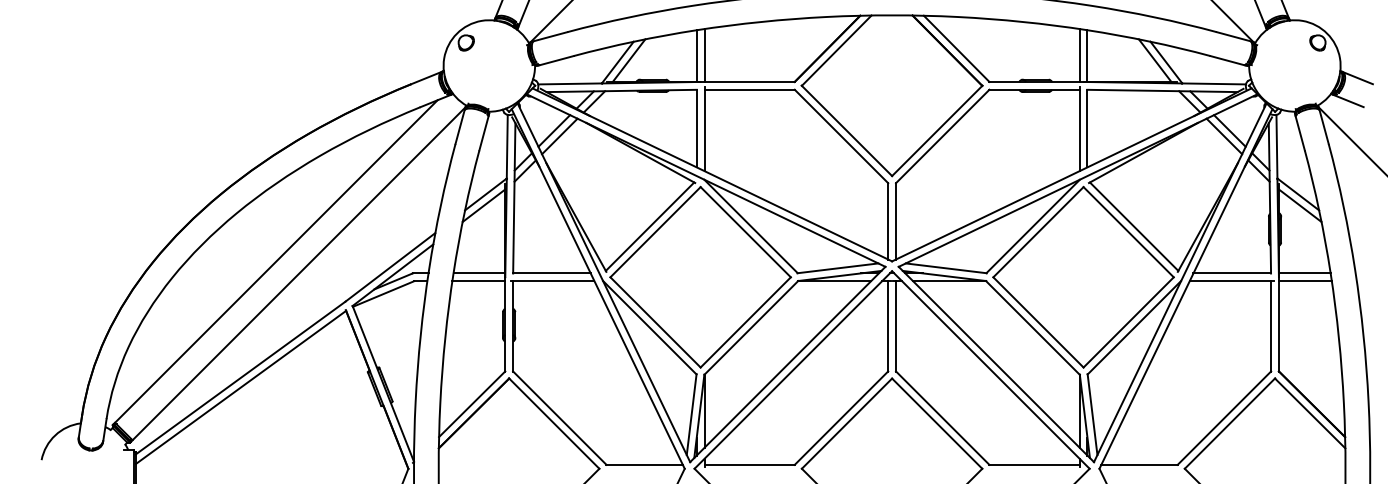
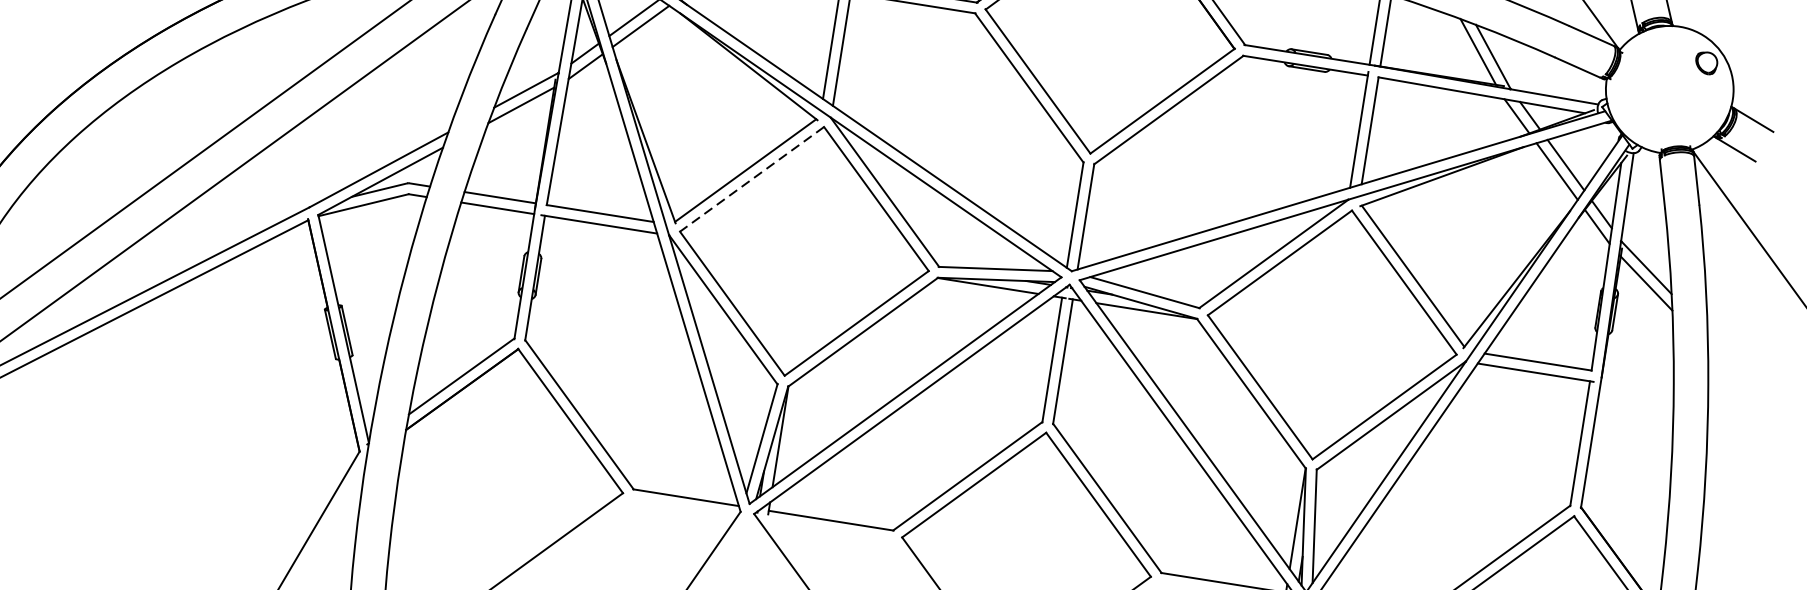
line: (655, 232) -> (751, 179), solid -> dashed
line: (1304, 273) -> (1637, 377), removed
line: (1304, 281) -> (1635, 389), removed

